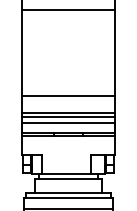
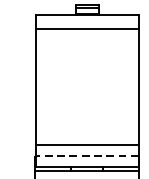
line: (68, 96) -> (87, 126), removed
line: (68, 117) -> (87, 149), removed
line: (68, 123) -> (87, 156), solid -> dashed

